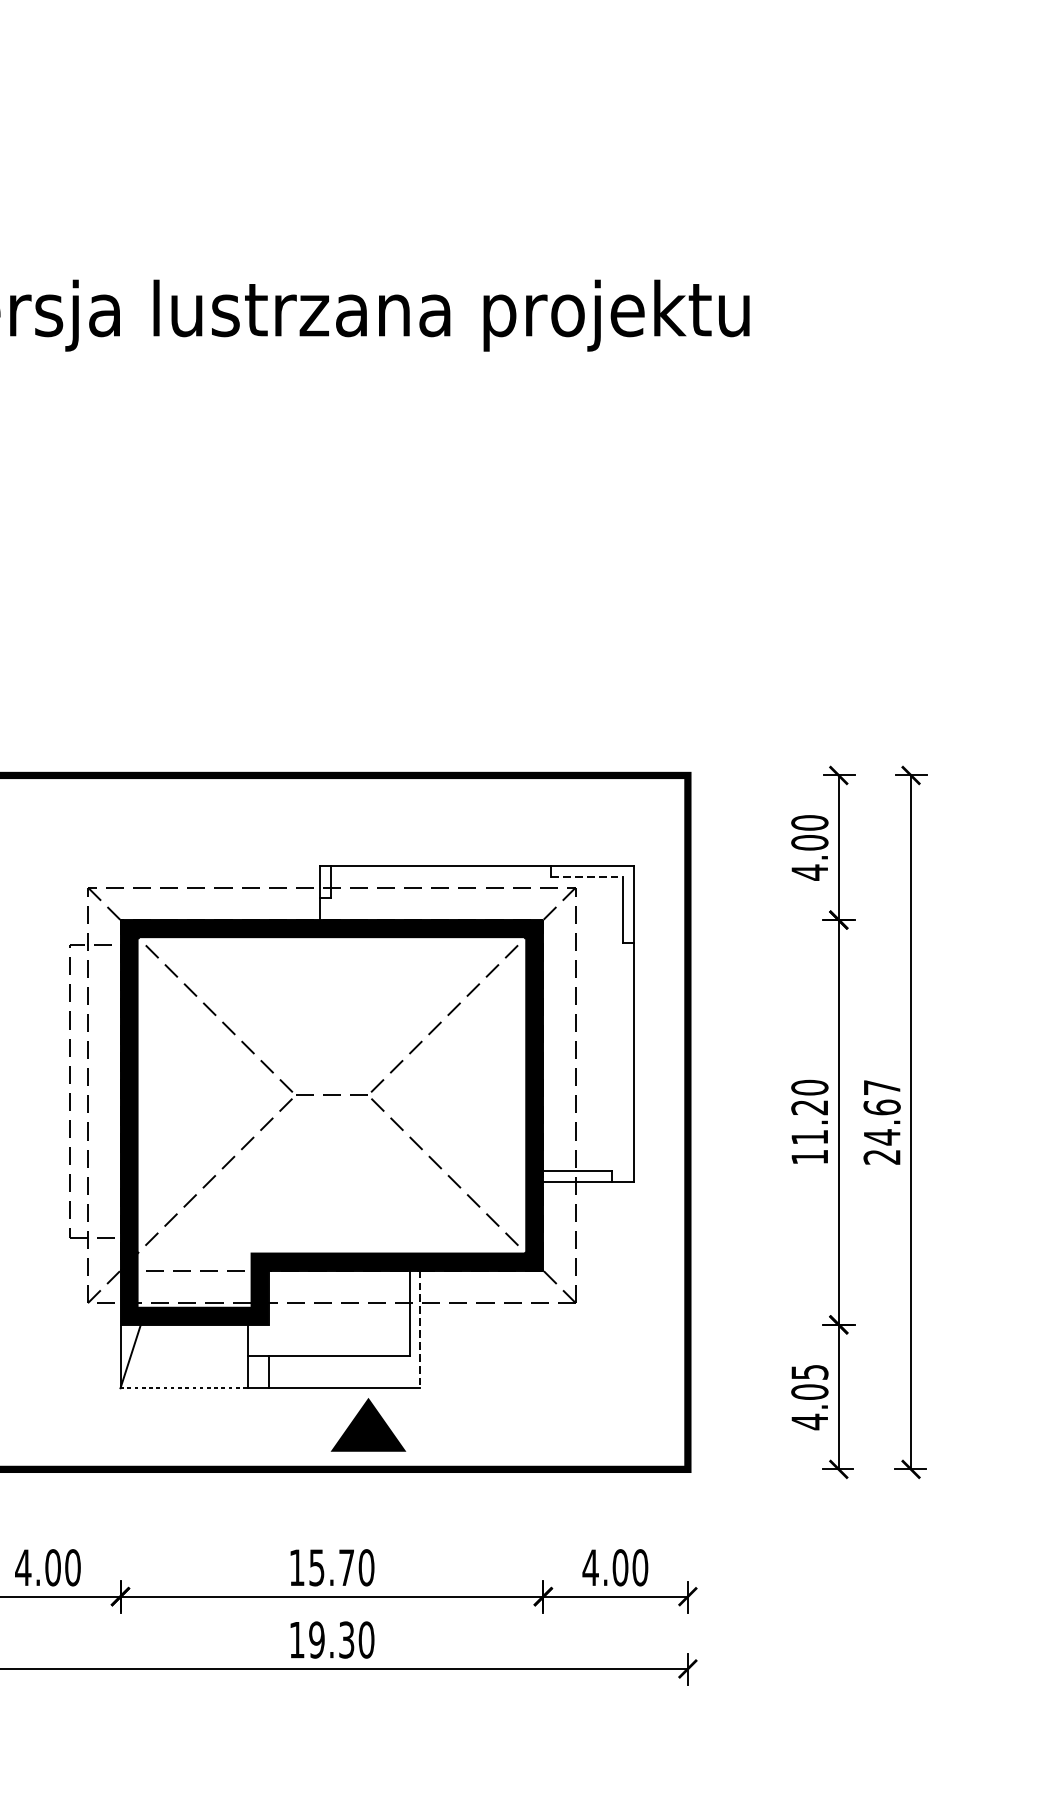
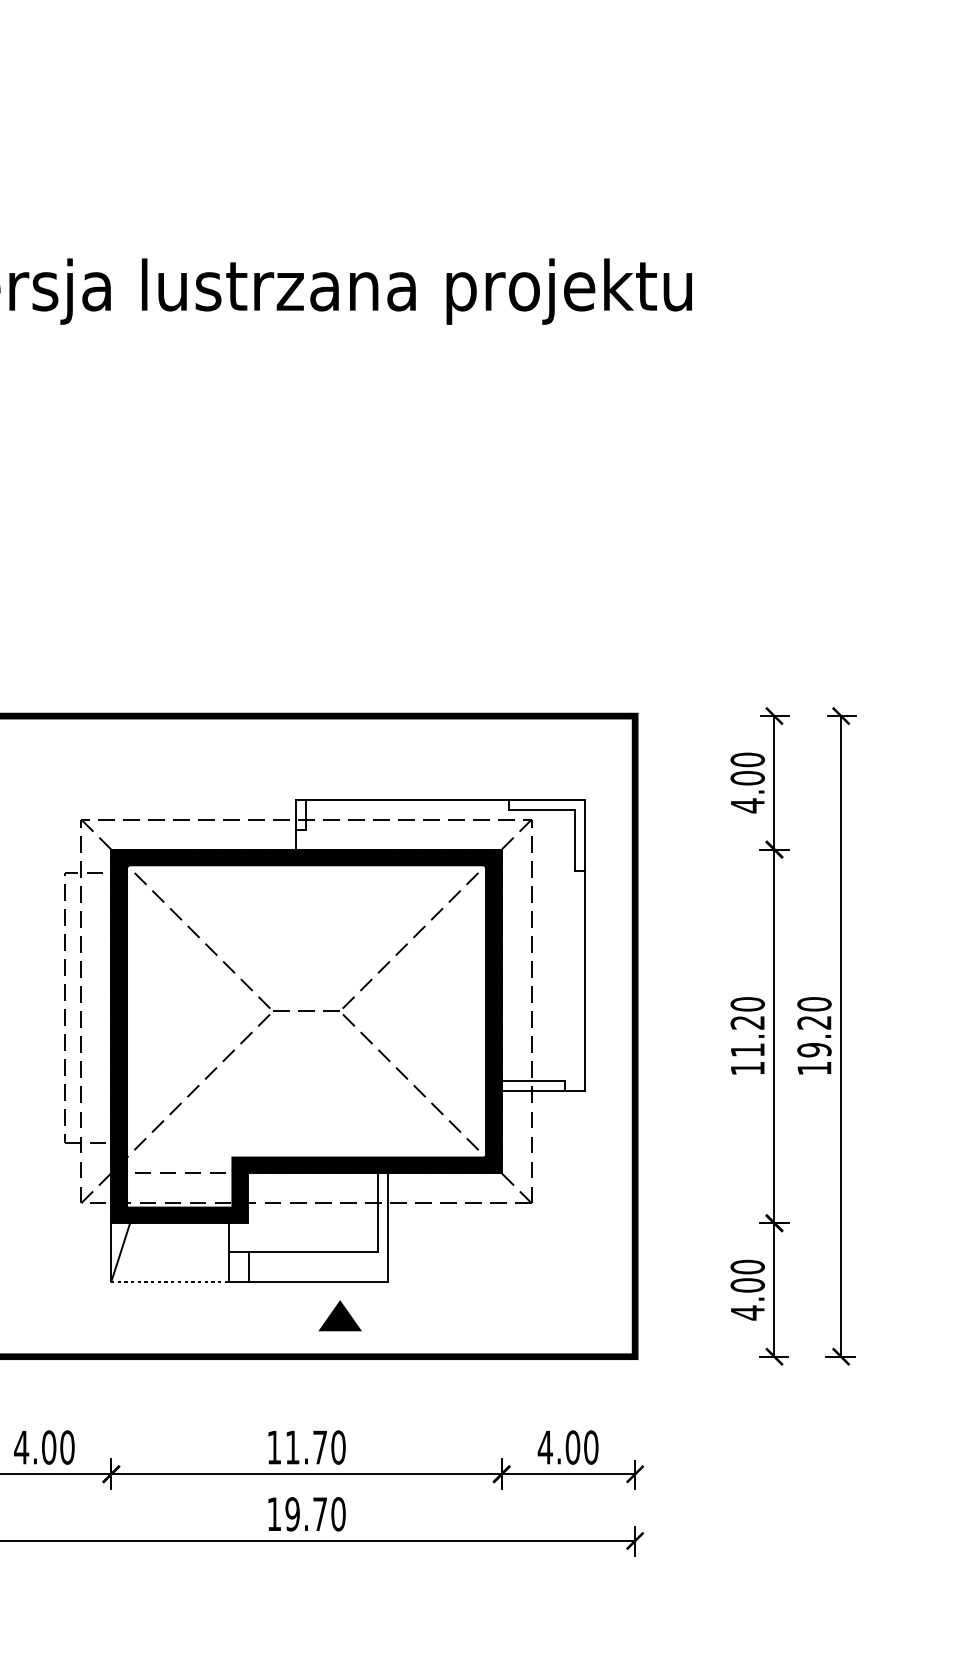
line: (587, 876) -> (542, 809), dashed -> solid
text: (882, 1122) -> (814, 1036), 24.67 -> 19.20
line: (420, 1330) -> (388, 1228), dashed -> solid
text: (809, 1371) -> (747, 1266), 4.05 -> 4.00
part: (367, 1424) -> (339, 1315), size x0.62
text: (316, 1567) -> (292, 1447), 15.70 -> 11.70
text: (347, 1640) -> (320, 1514), 19.30 -> 19.70

